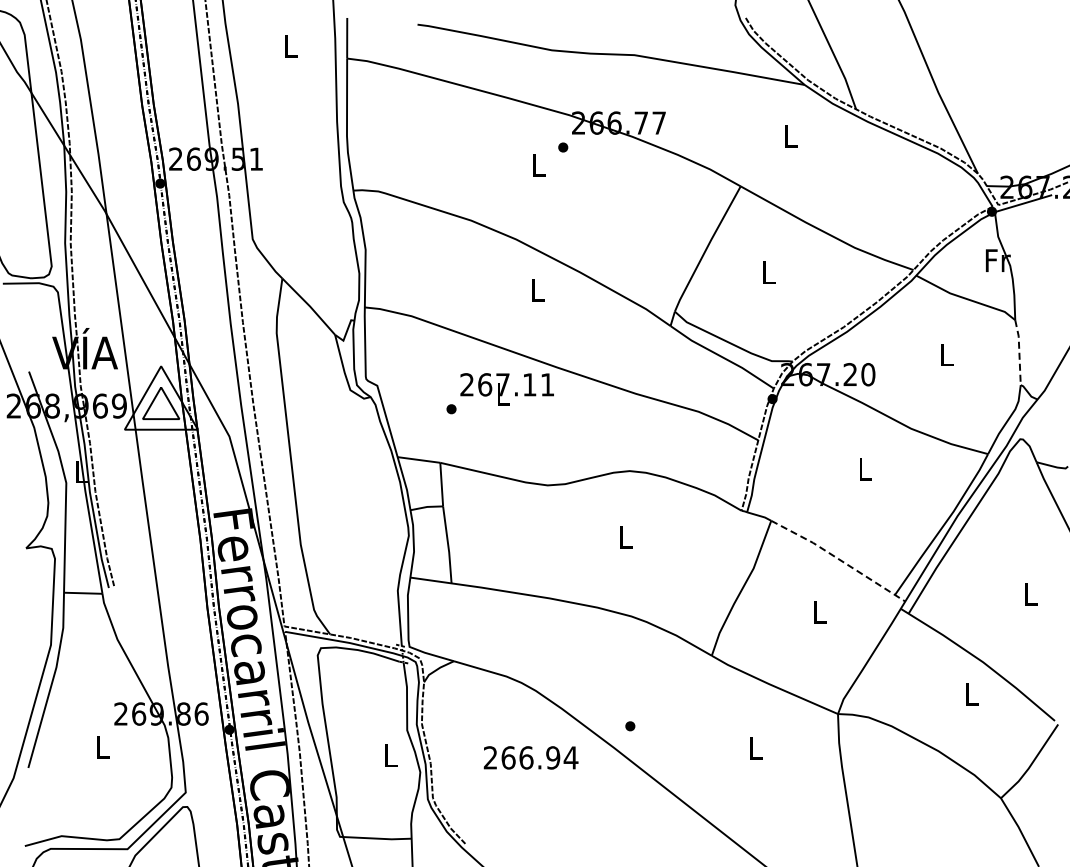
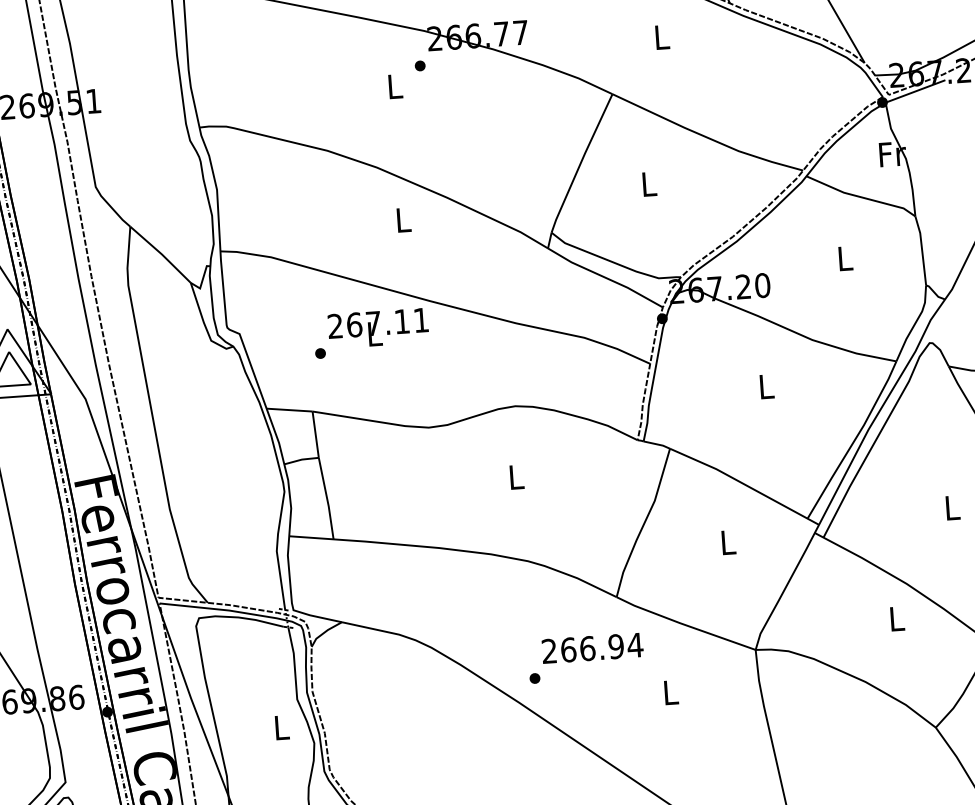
line: (1019, 351) -> (922, 249), dashed -> solid
line: (839, 559) -> (745, 484), dashed -> solid
text: (530, 757) -> (592, 647), moved

